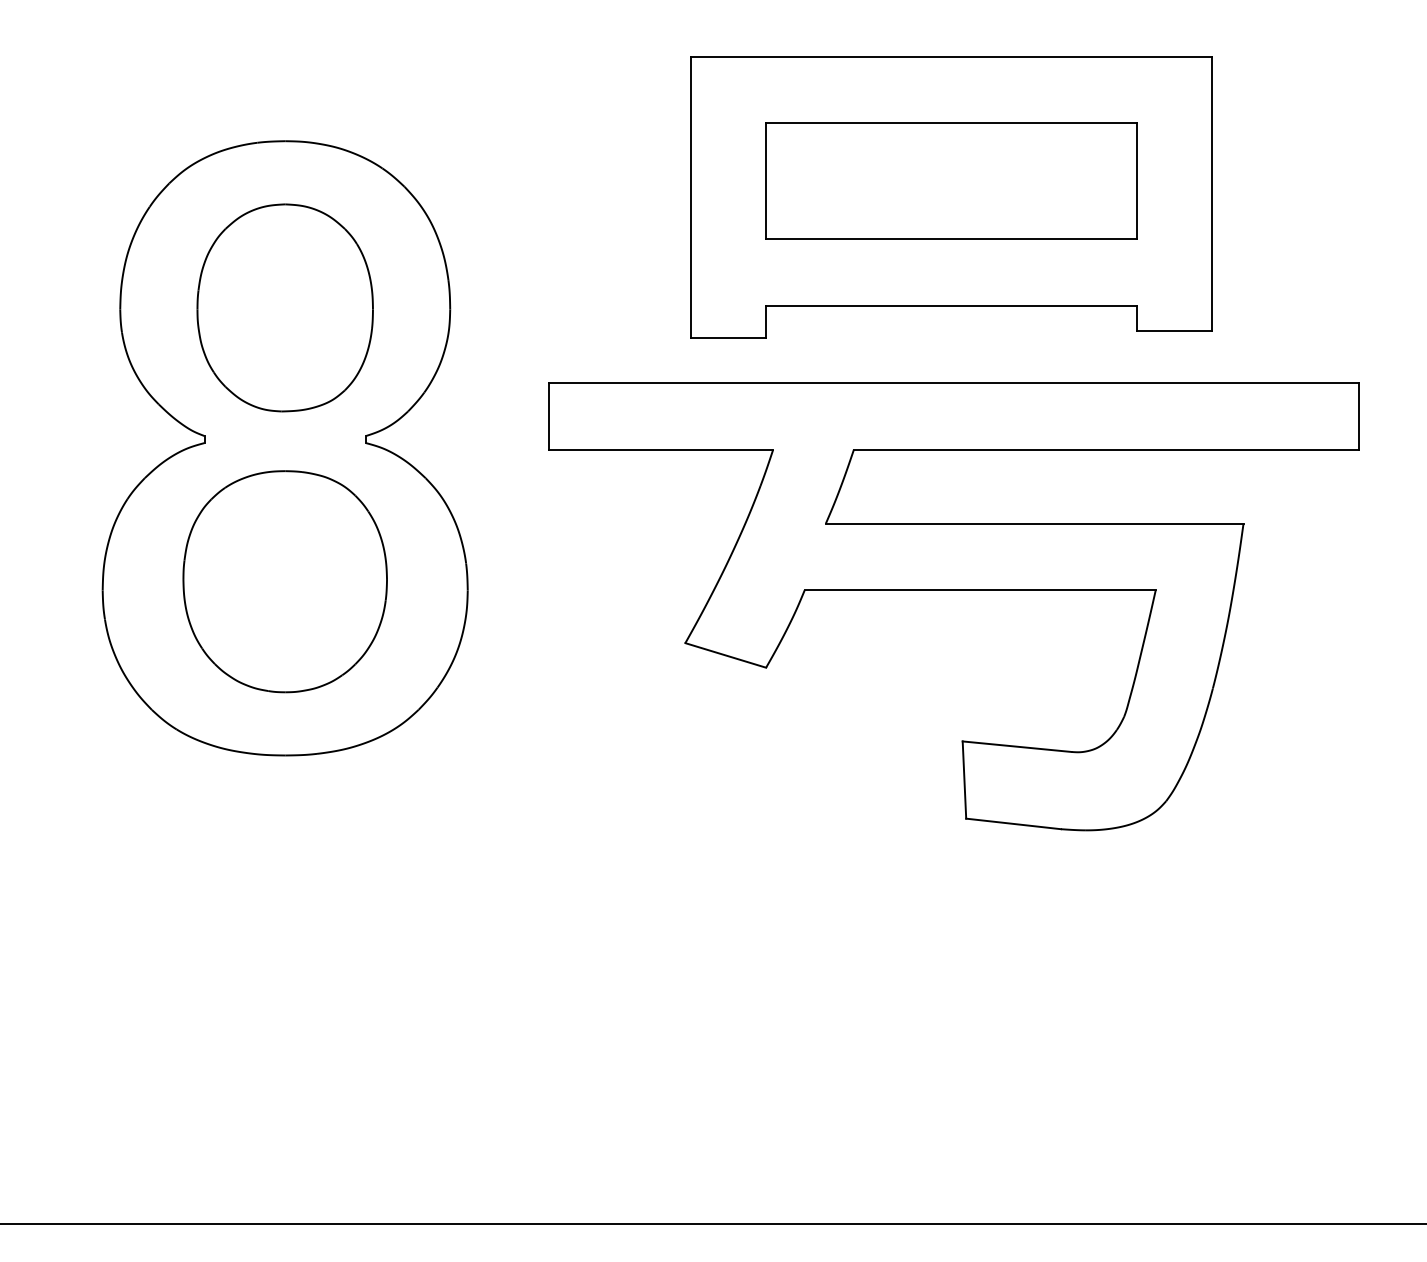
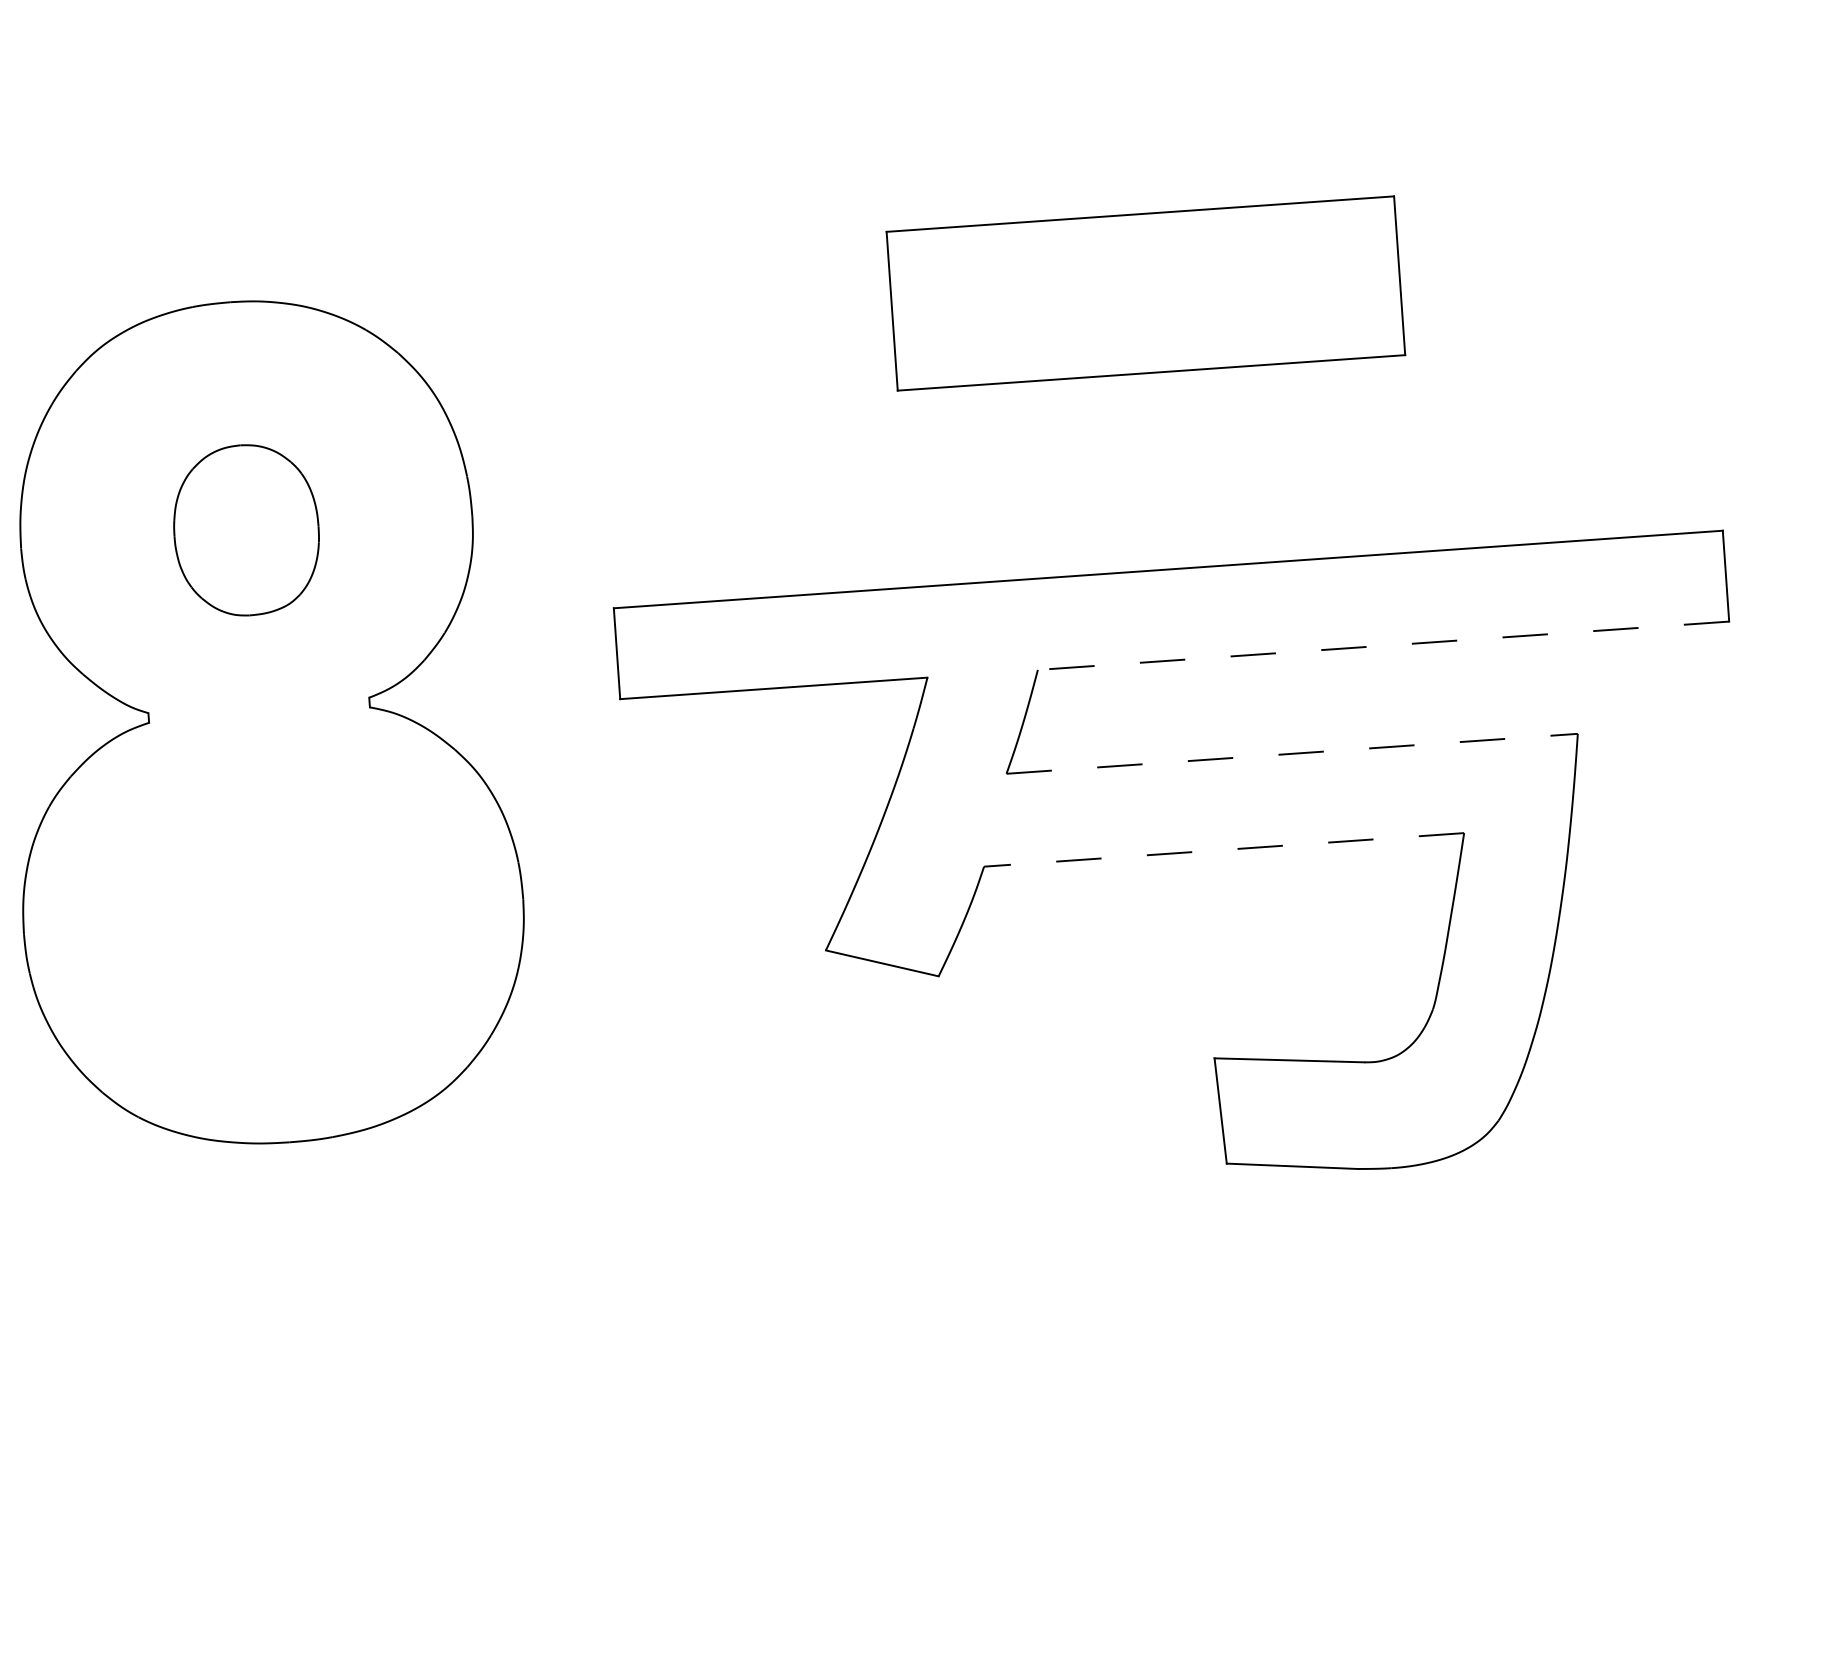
part: (951, 197) -> (1147, 315), removed
part: (284, 307) -> (245, 529), size x0.6
line: (1106, 449) -> (1383, 645), solid -> dashed
line: (1034, 523) -> (1291, 753), solid -> dashed
part: (284, 581) -> (271, 904), removed
line: (980, 590) -> (1224, 850), solid -> dashed

